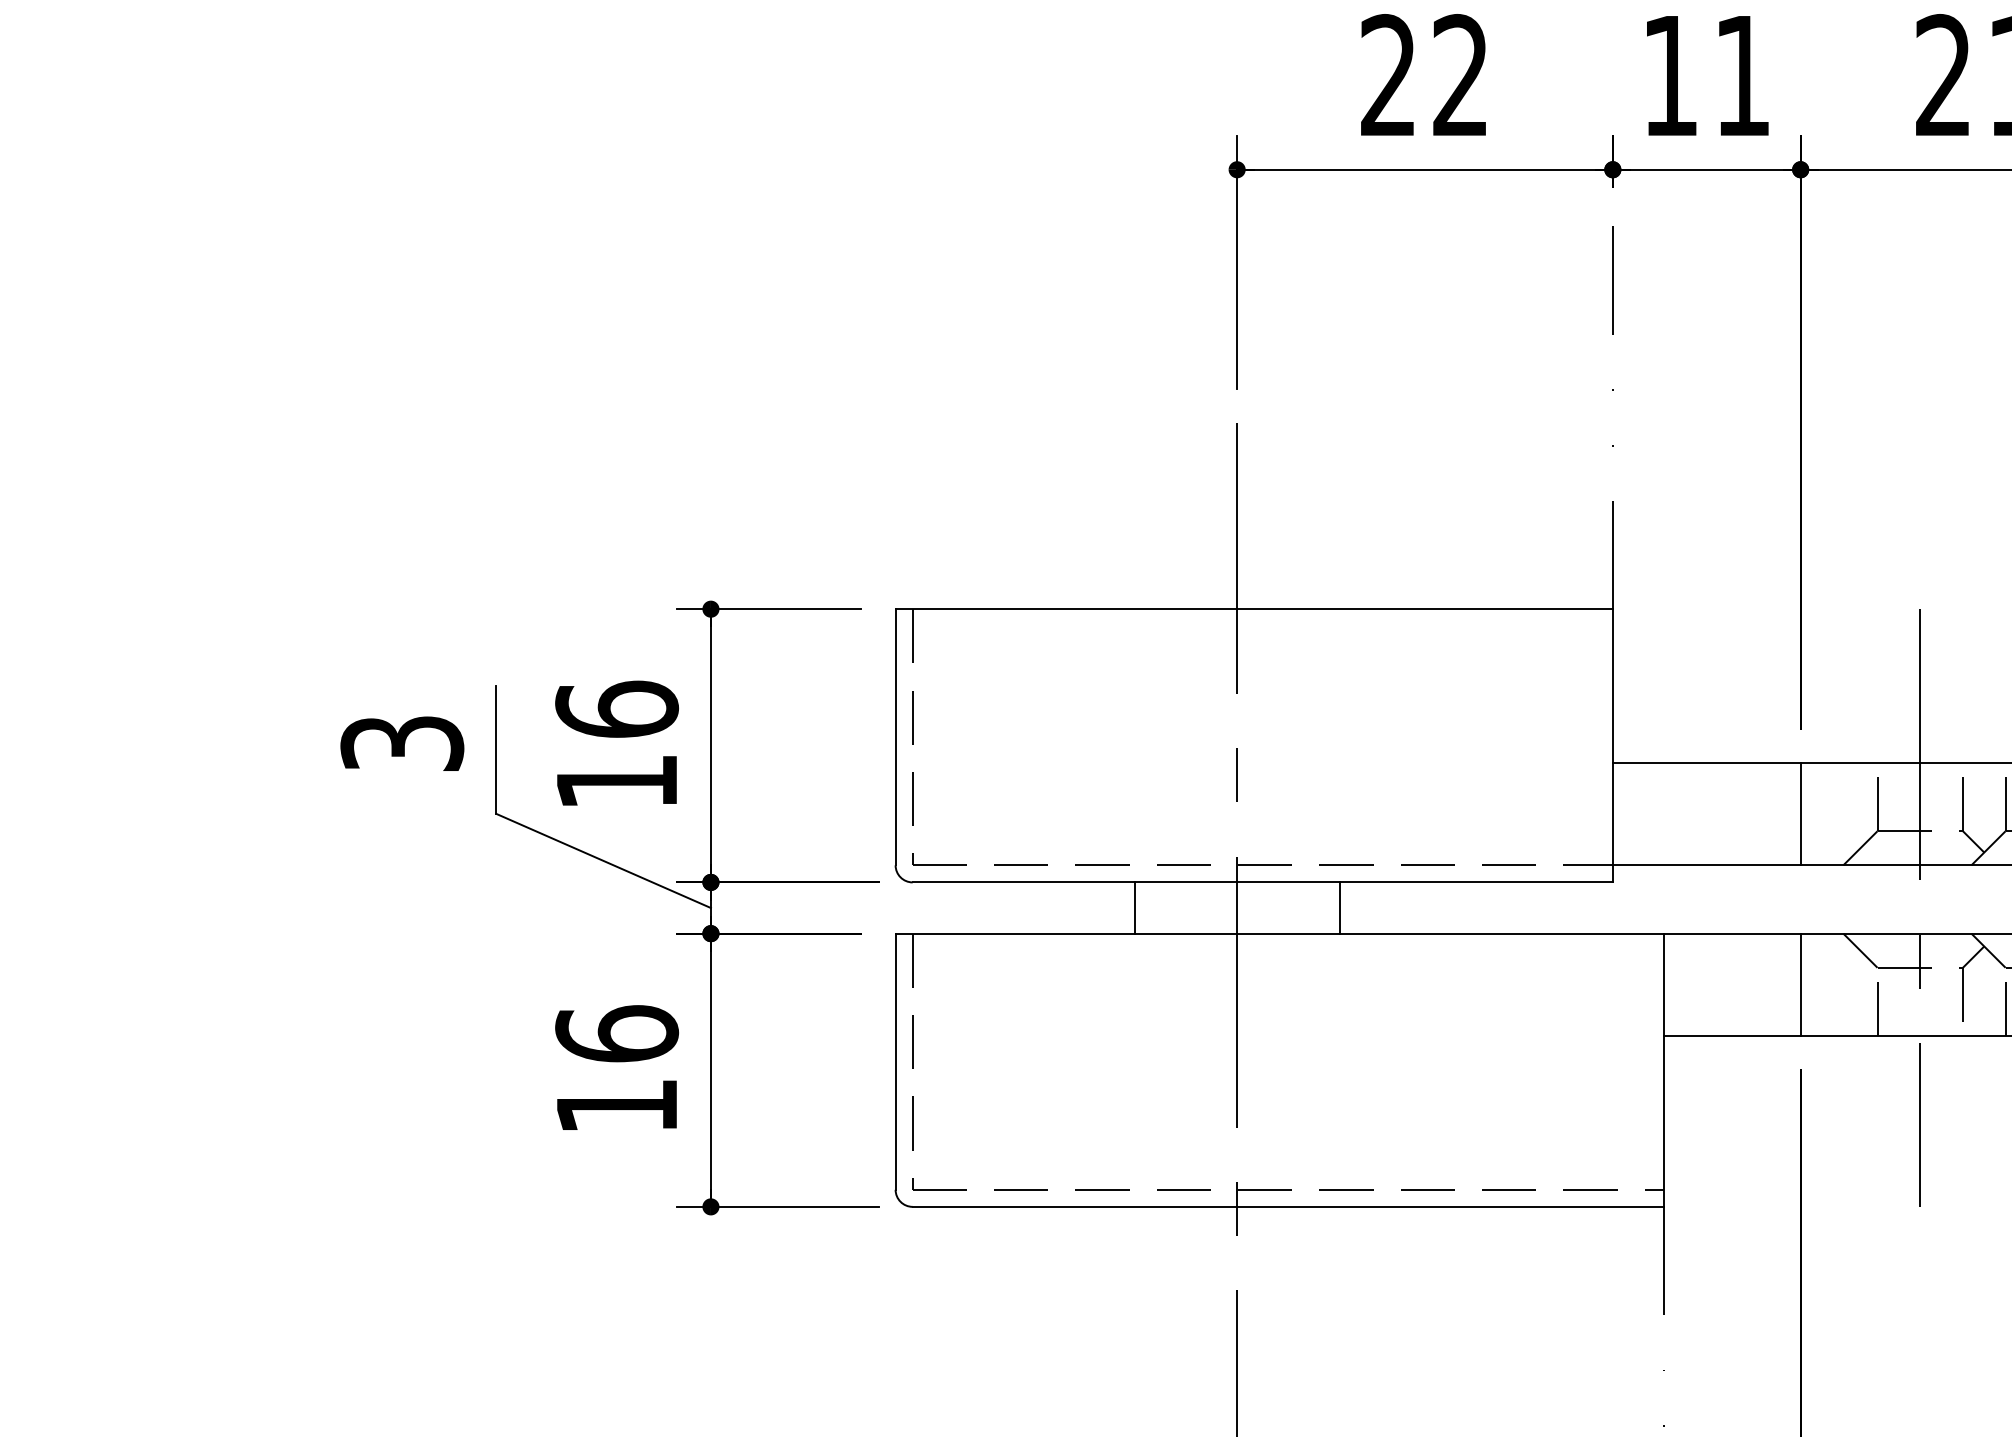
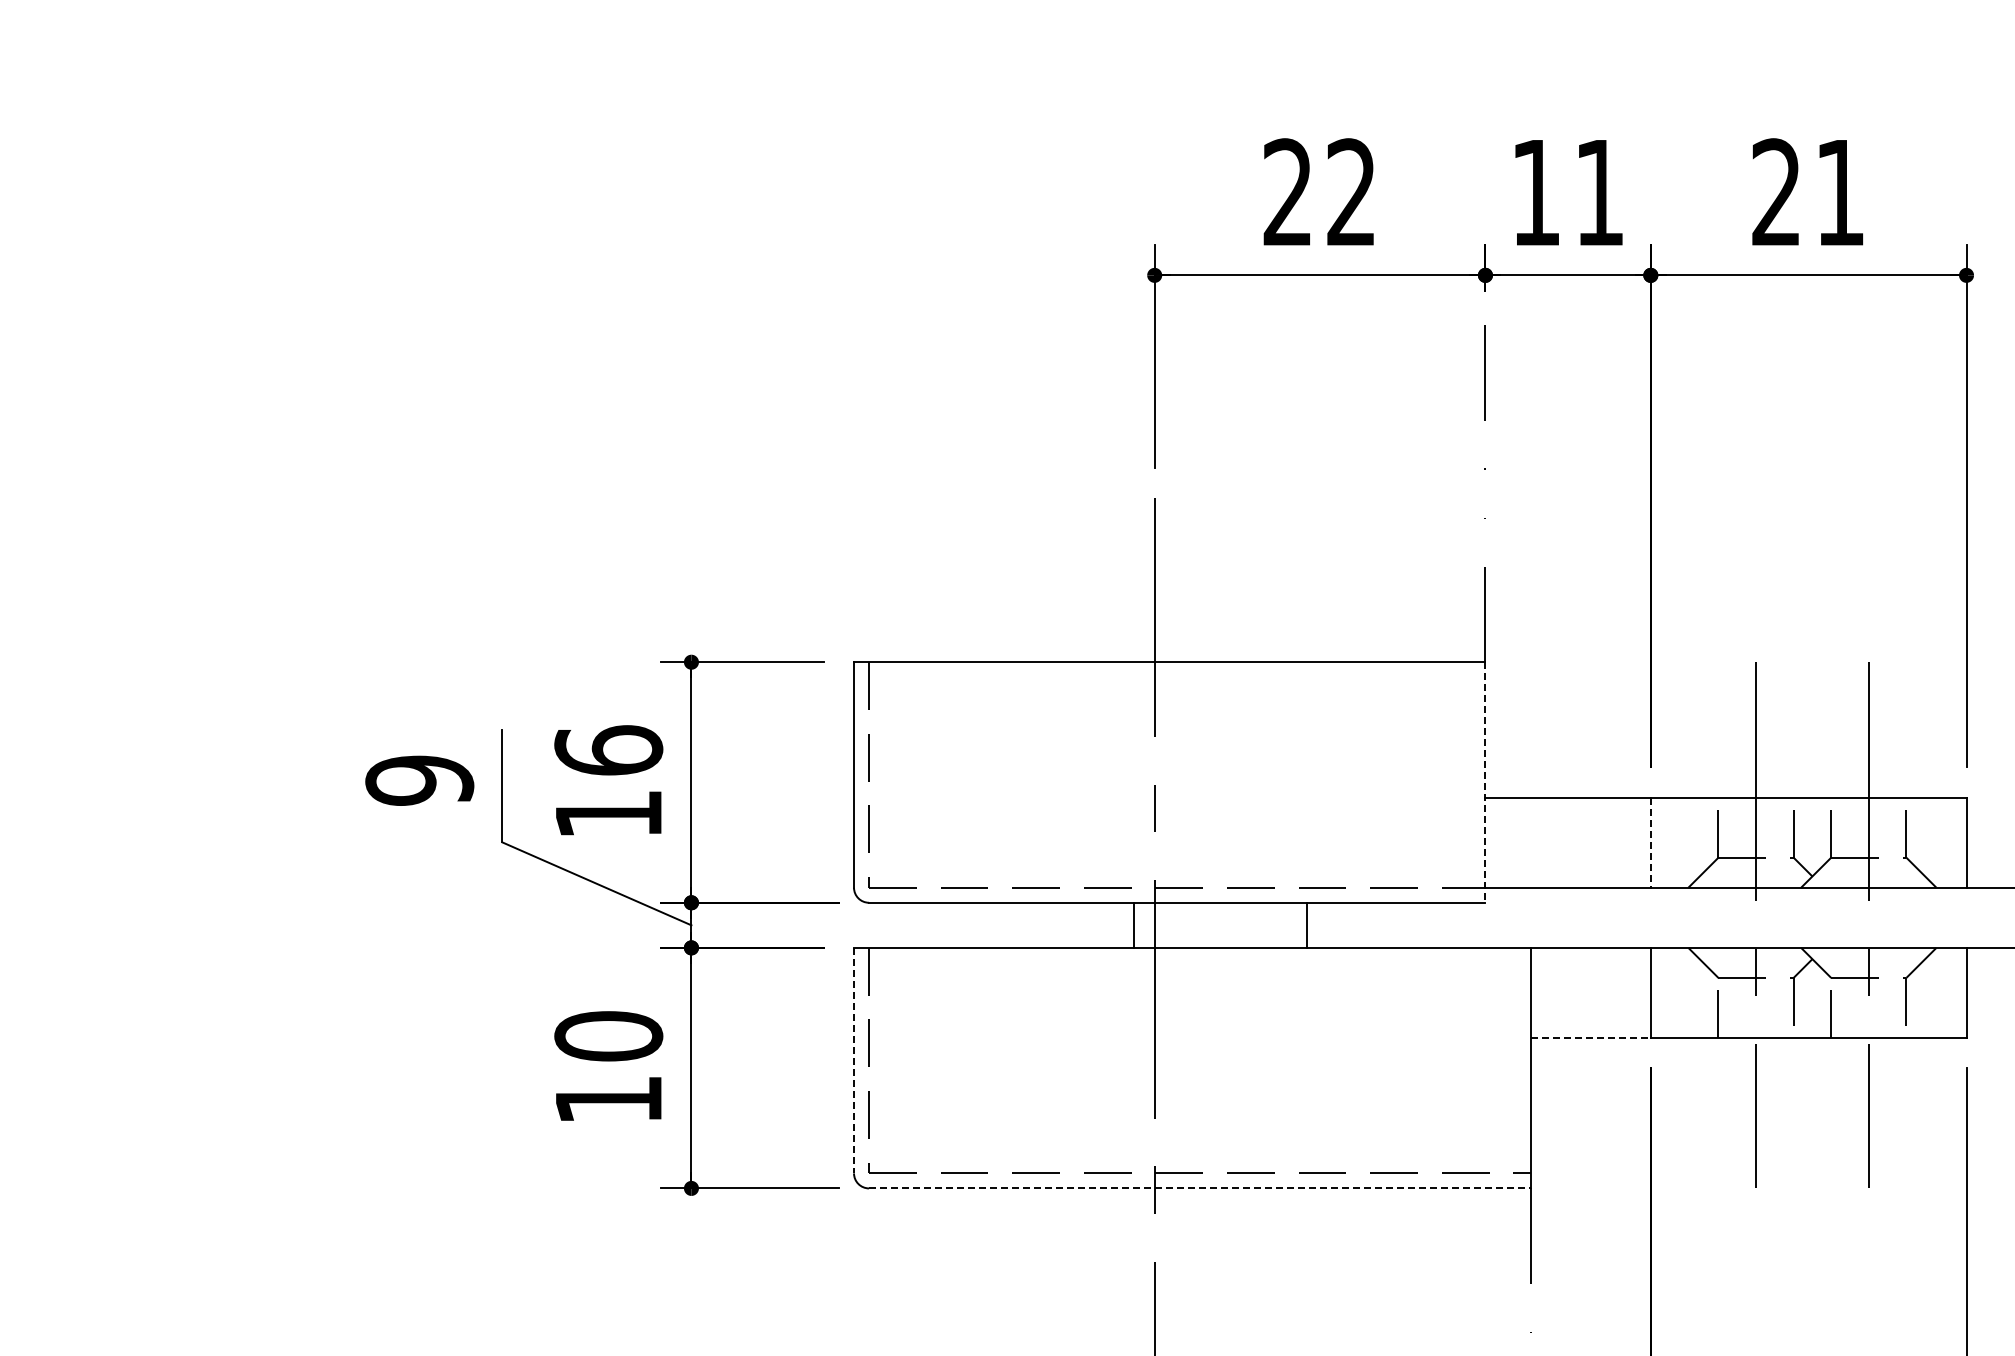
text: (402, 743) -> (419, 780), 3 -> 9
line: (1612, 746) -> (1485, 783), solid -> dashed
line: (1800, 815) -> (1650, 843), solid -> dashed
line: (1134, 907) -> (1133, 924), moved
line: (1339, 907) -> (1306, 924), moved
text: (616, 1033) -> (608, 1035), 16 -> 10
line: (1733, 1036) -> (1591, 1038), solid -> dashed
line: (896, 1061) -> (854, 1060), solid -> dashed
line: (1288, 1206) -> (1199, 1188), solid -> dashed

